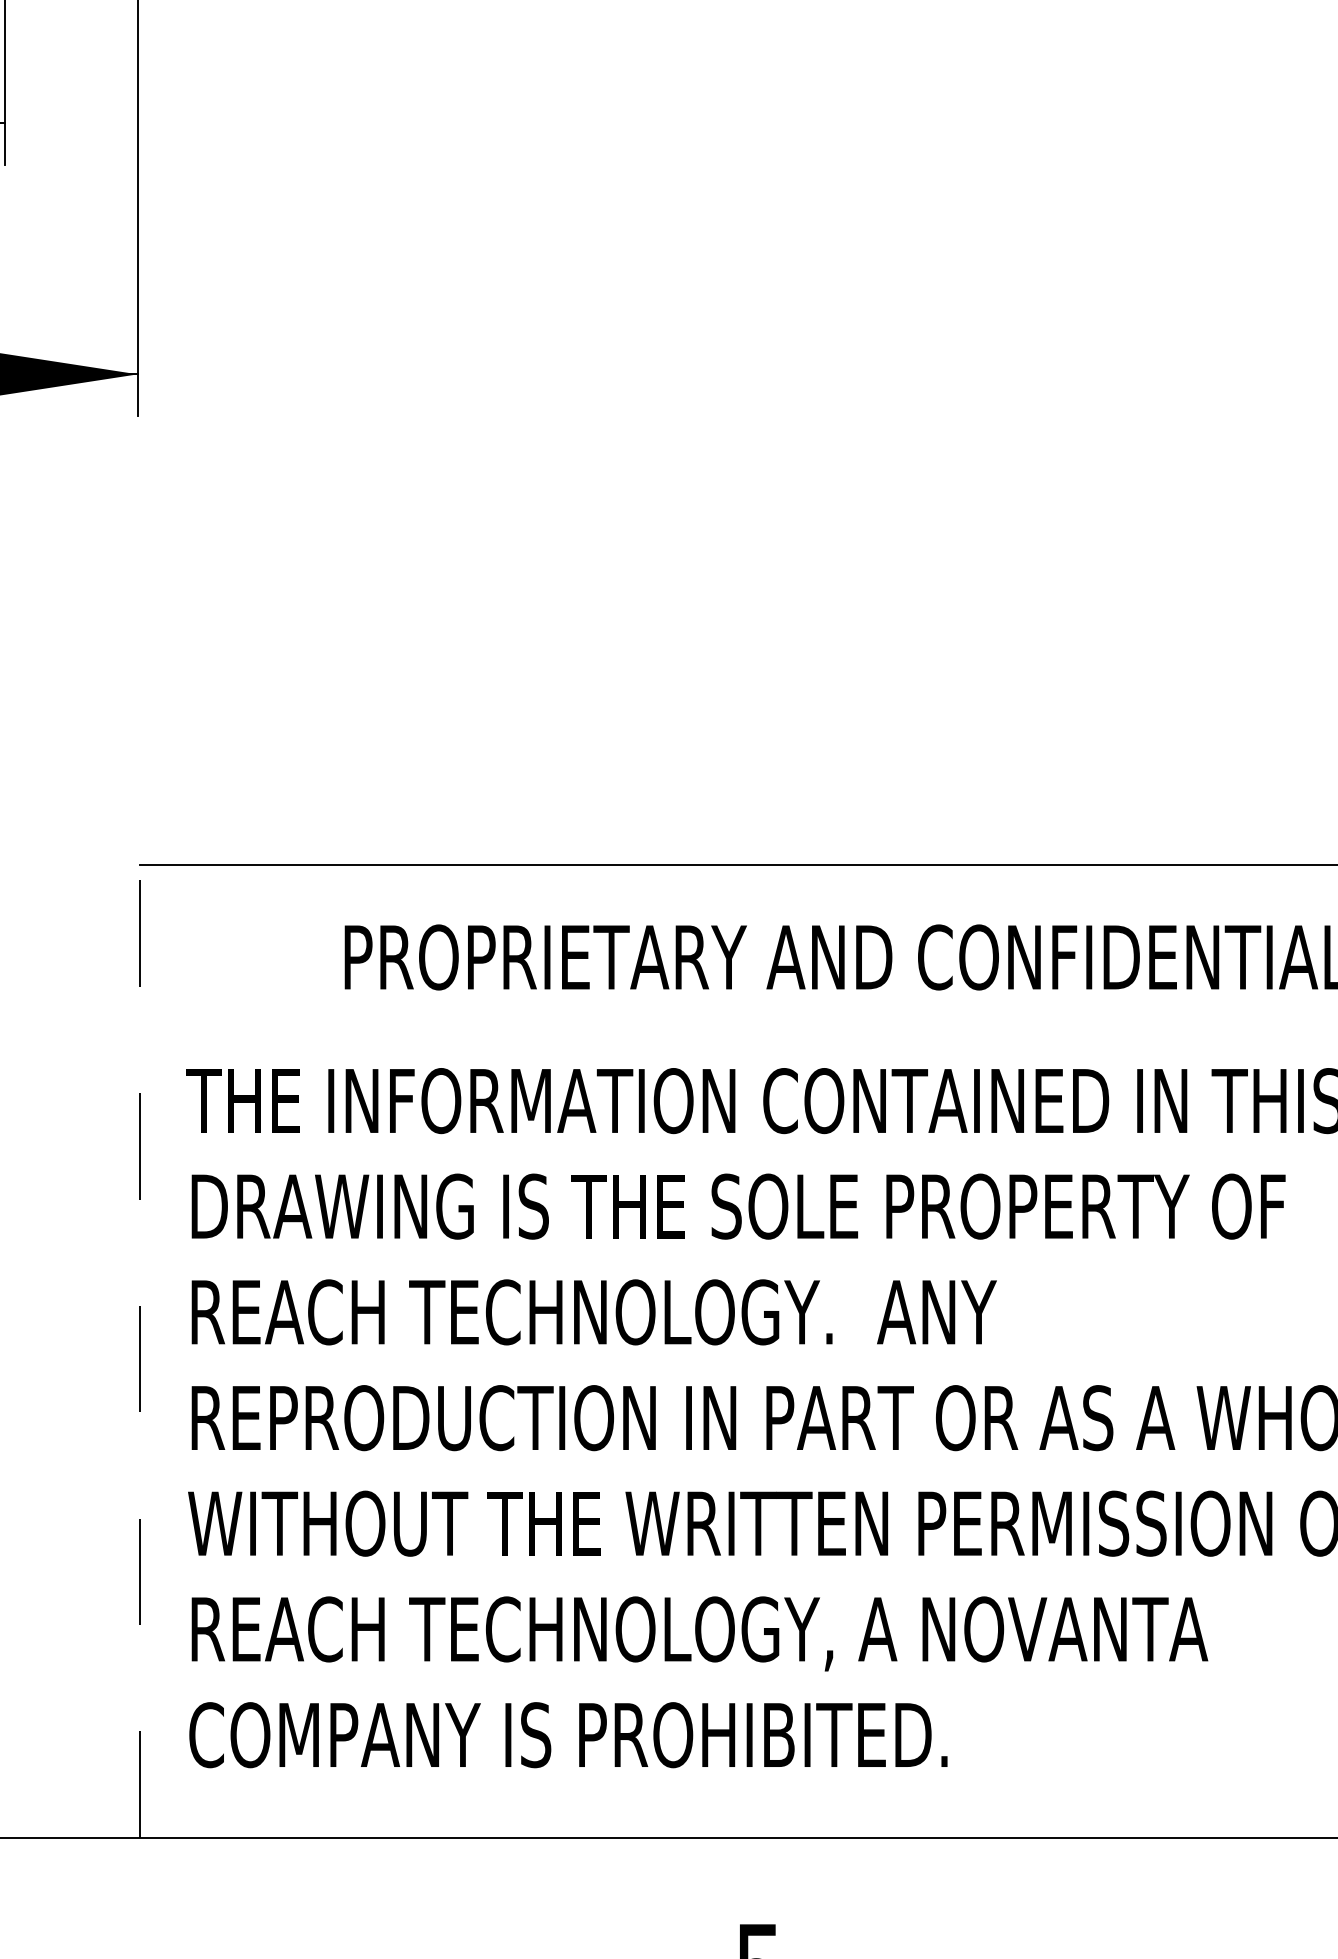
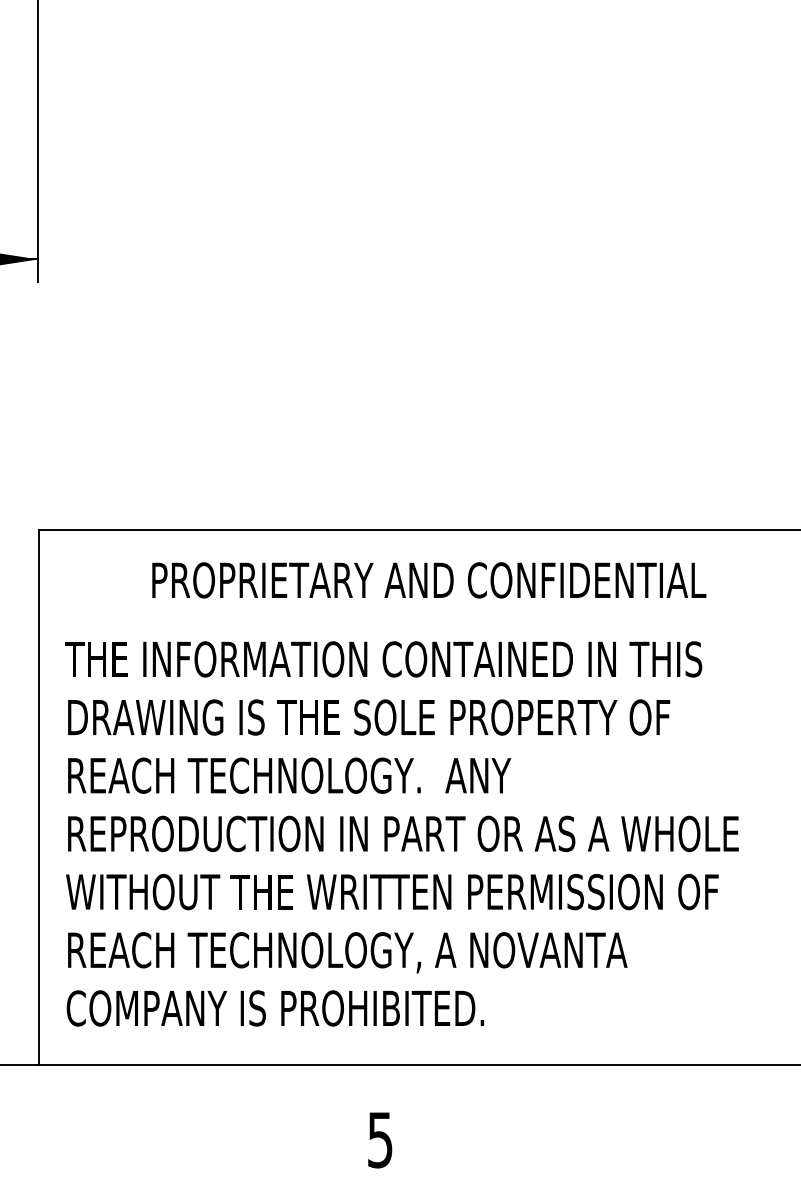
line: (139, 1351) -> (39, 797), dashed -> solid

